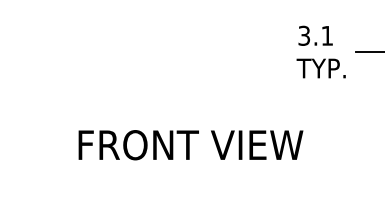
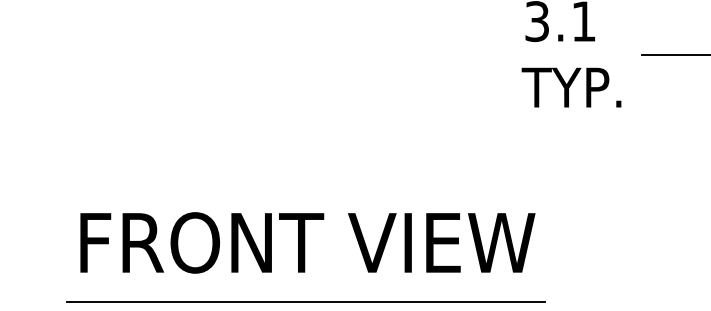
line: (190, 174) -> (306, 302), added

